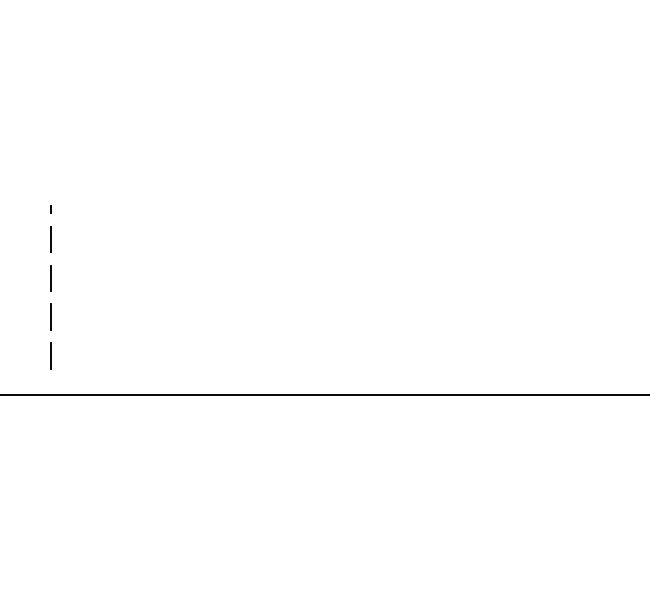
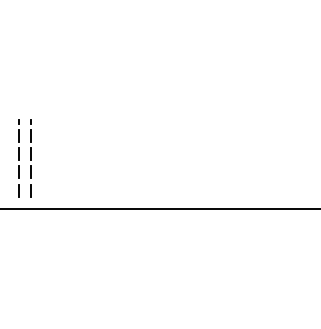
line: (75, 287) -> (30, 158), added

